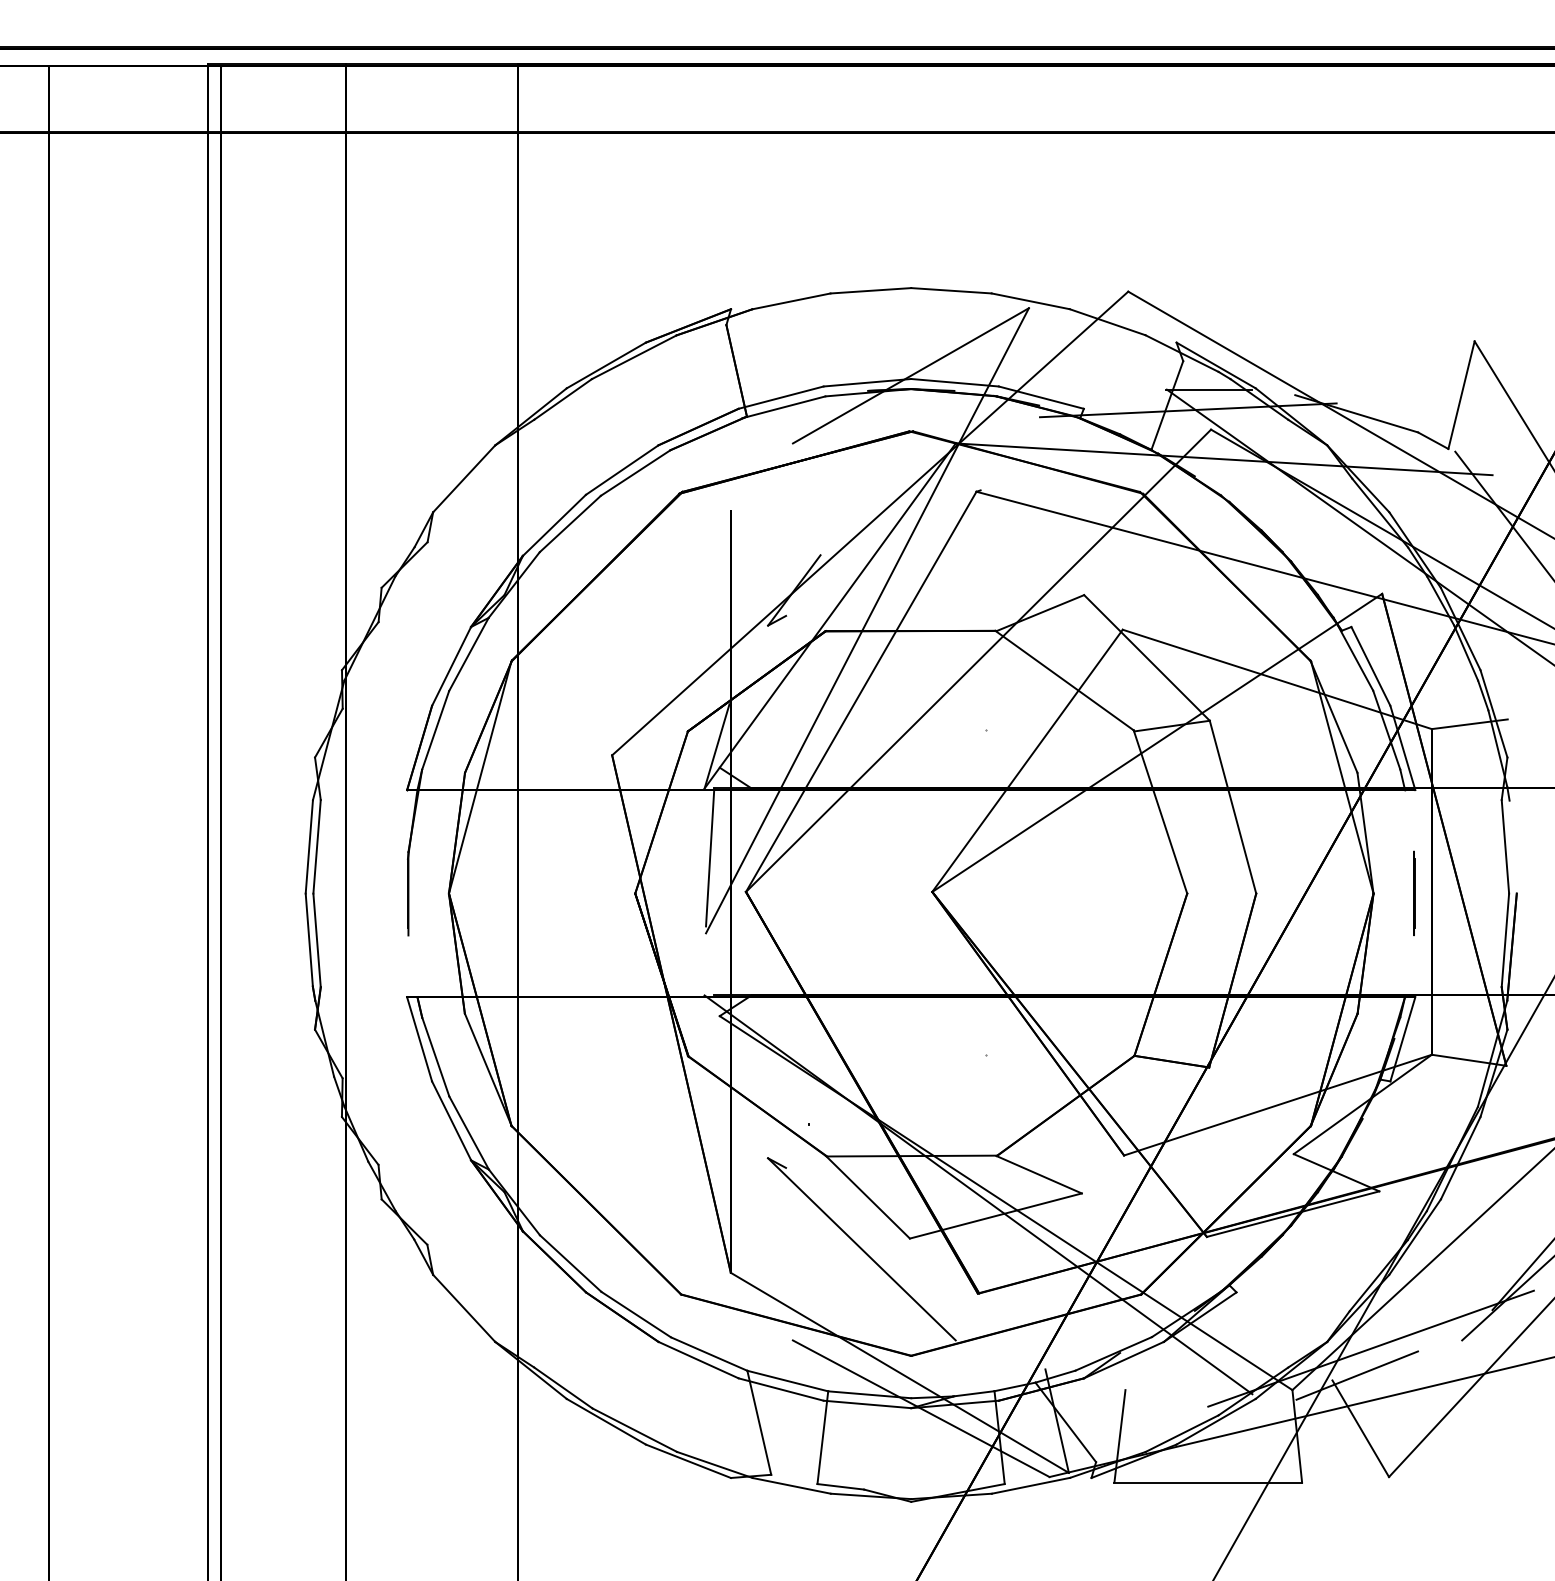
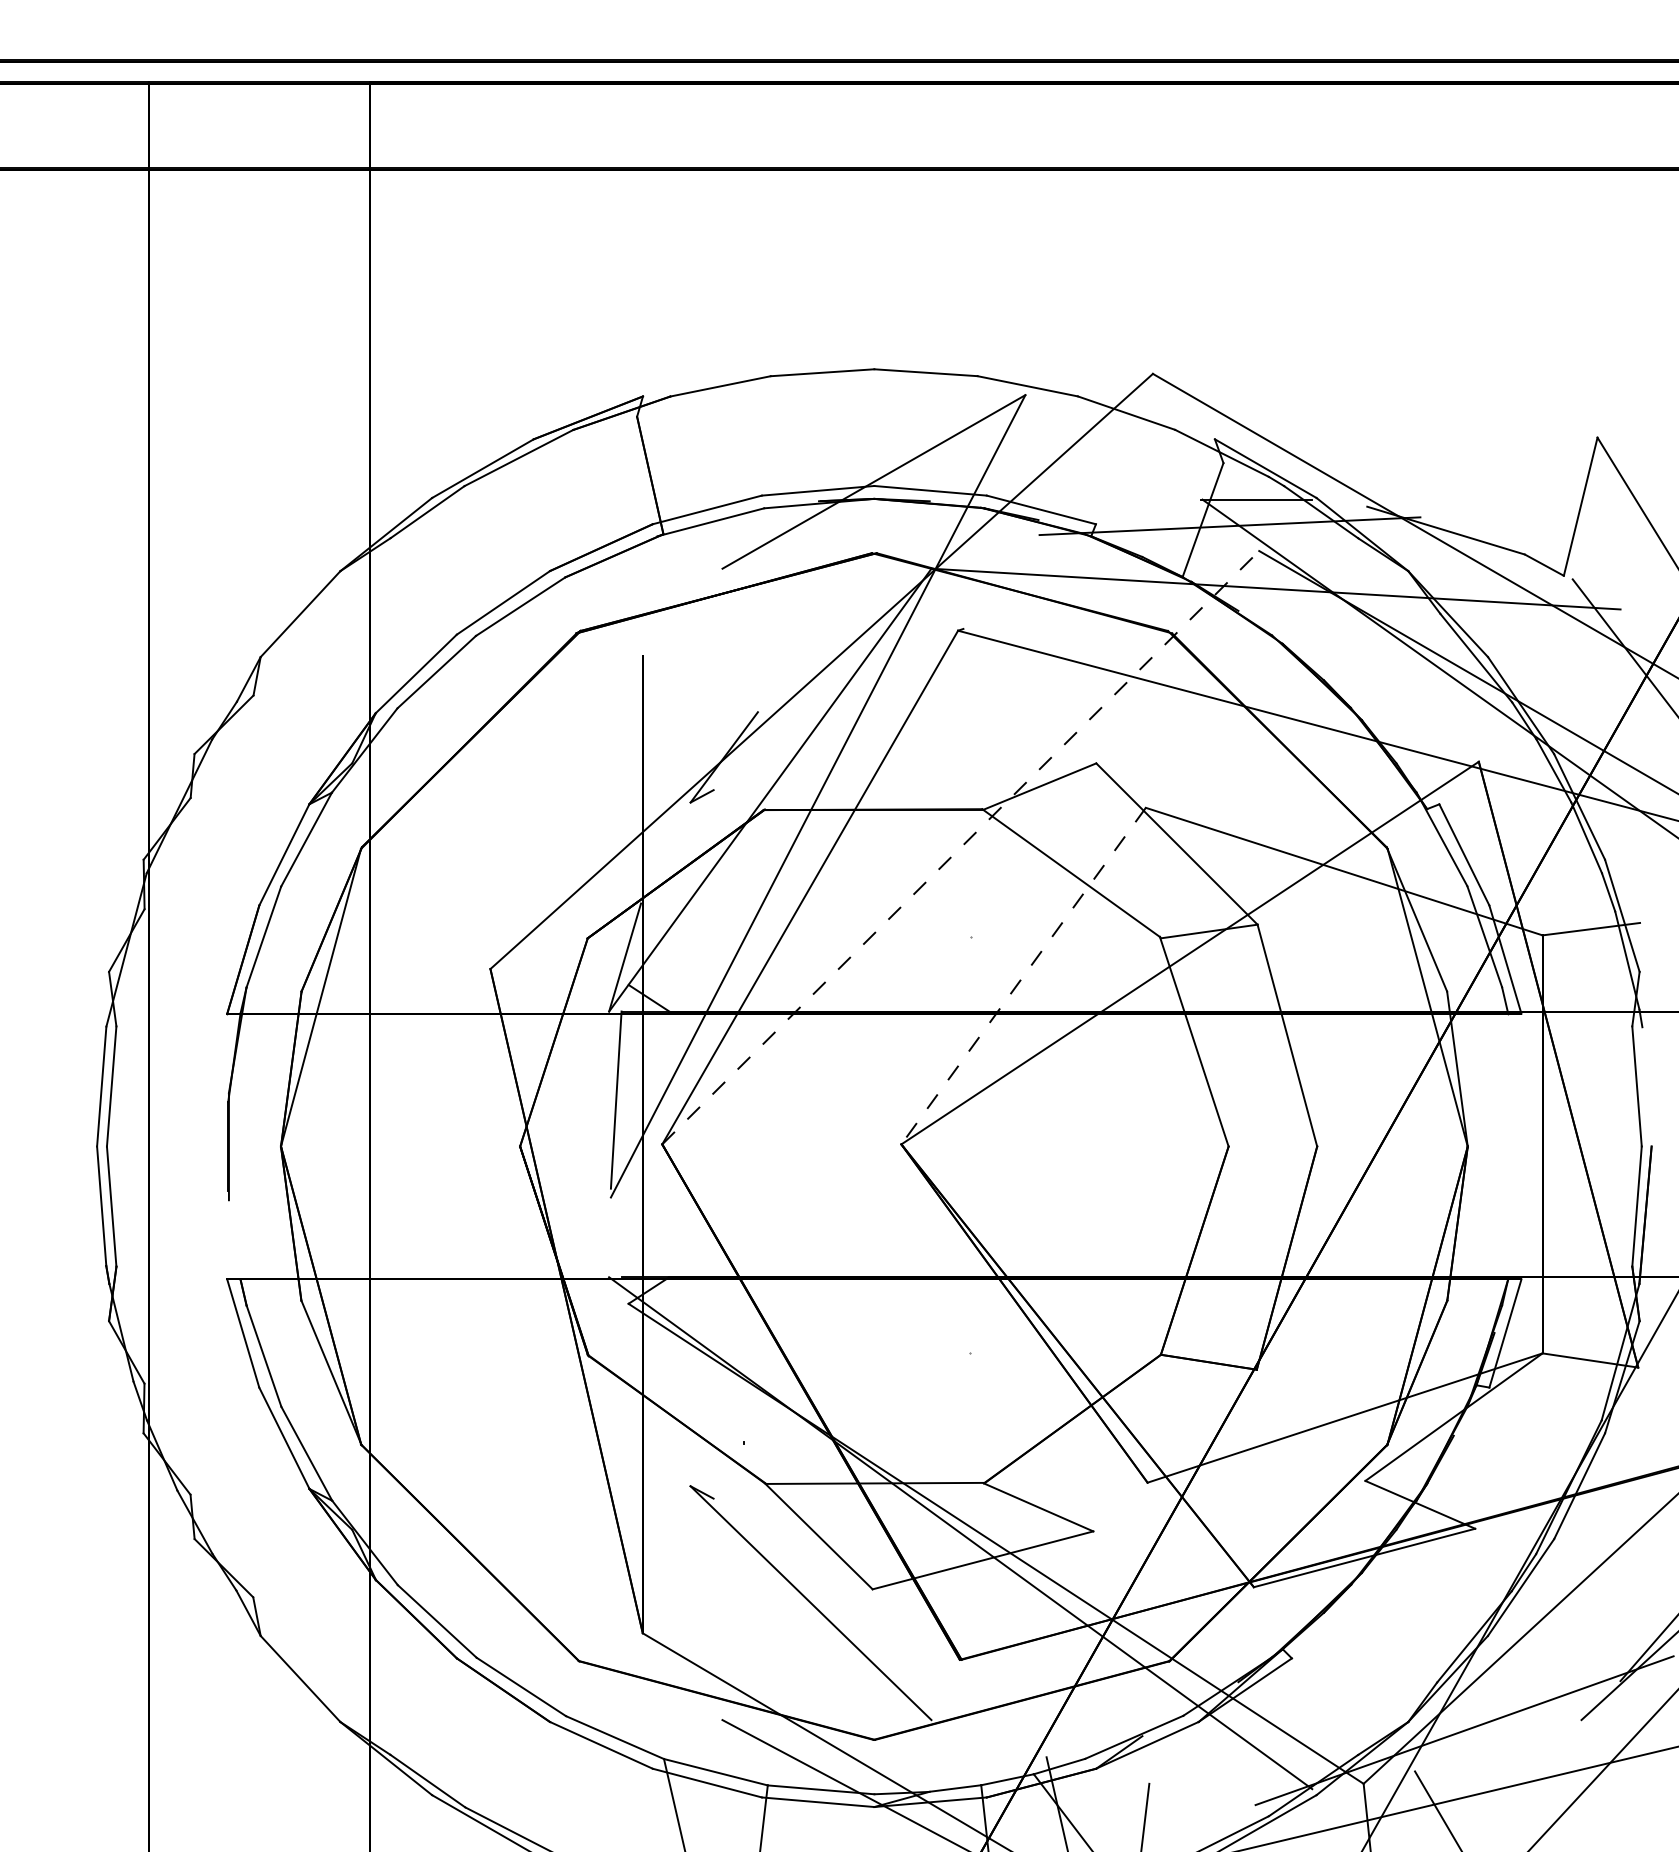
line: (978, 660) -> (960, 847), solid -> dashed
line: (1027, 761) -> (1023, 976), solid -> dashed
line: (1414, 893) -> (1520, 1146), removed
line: (1357, 1375) -> (1447, 1765), removed

